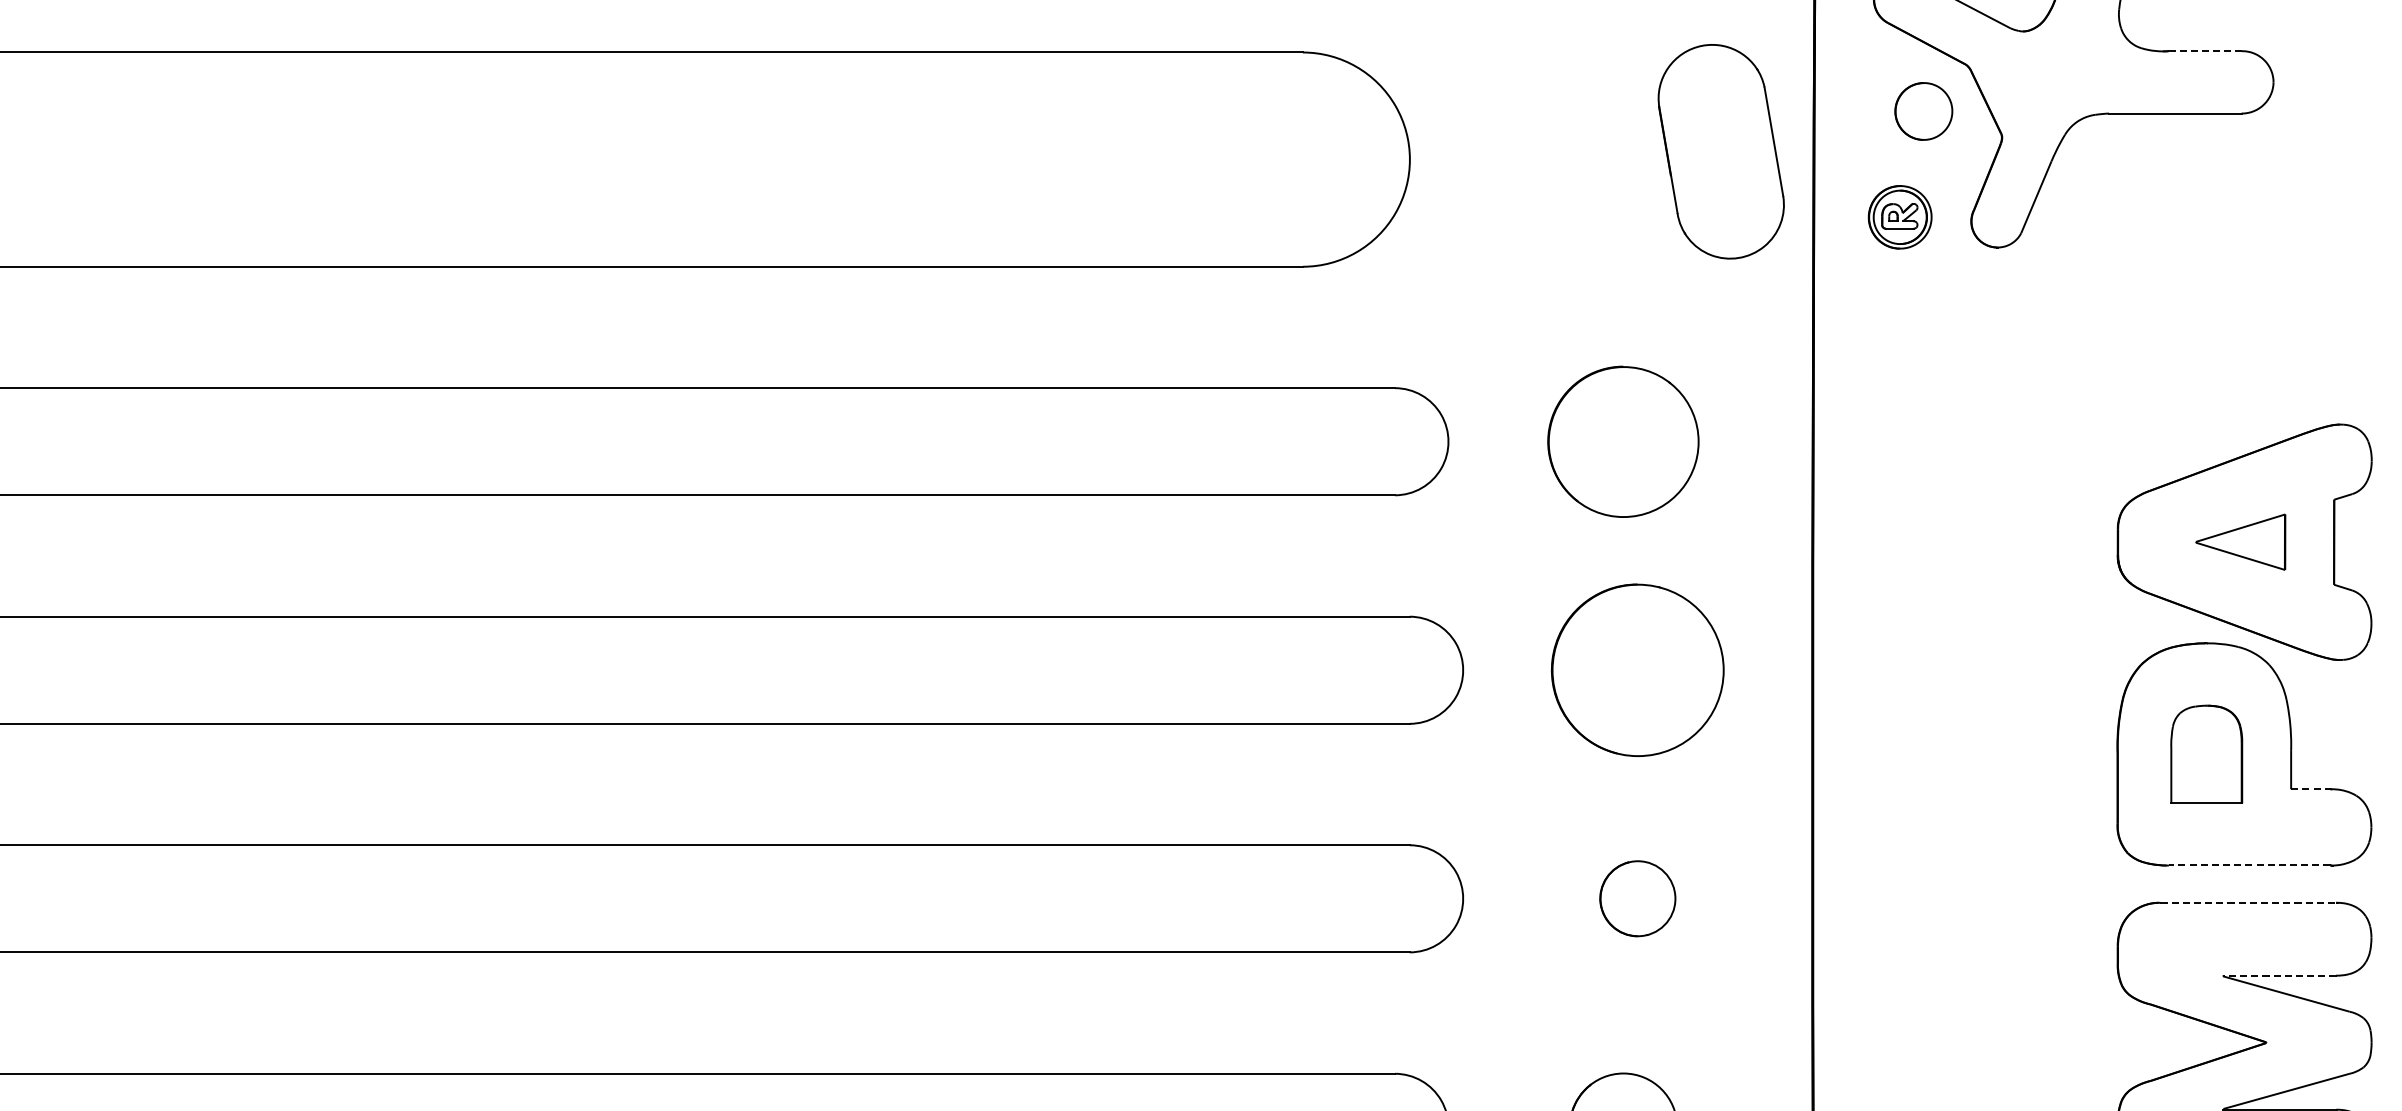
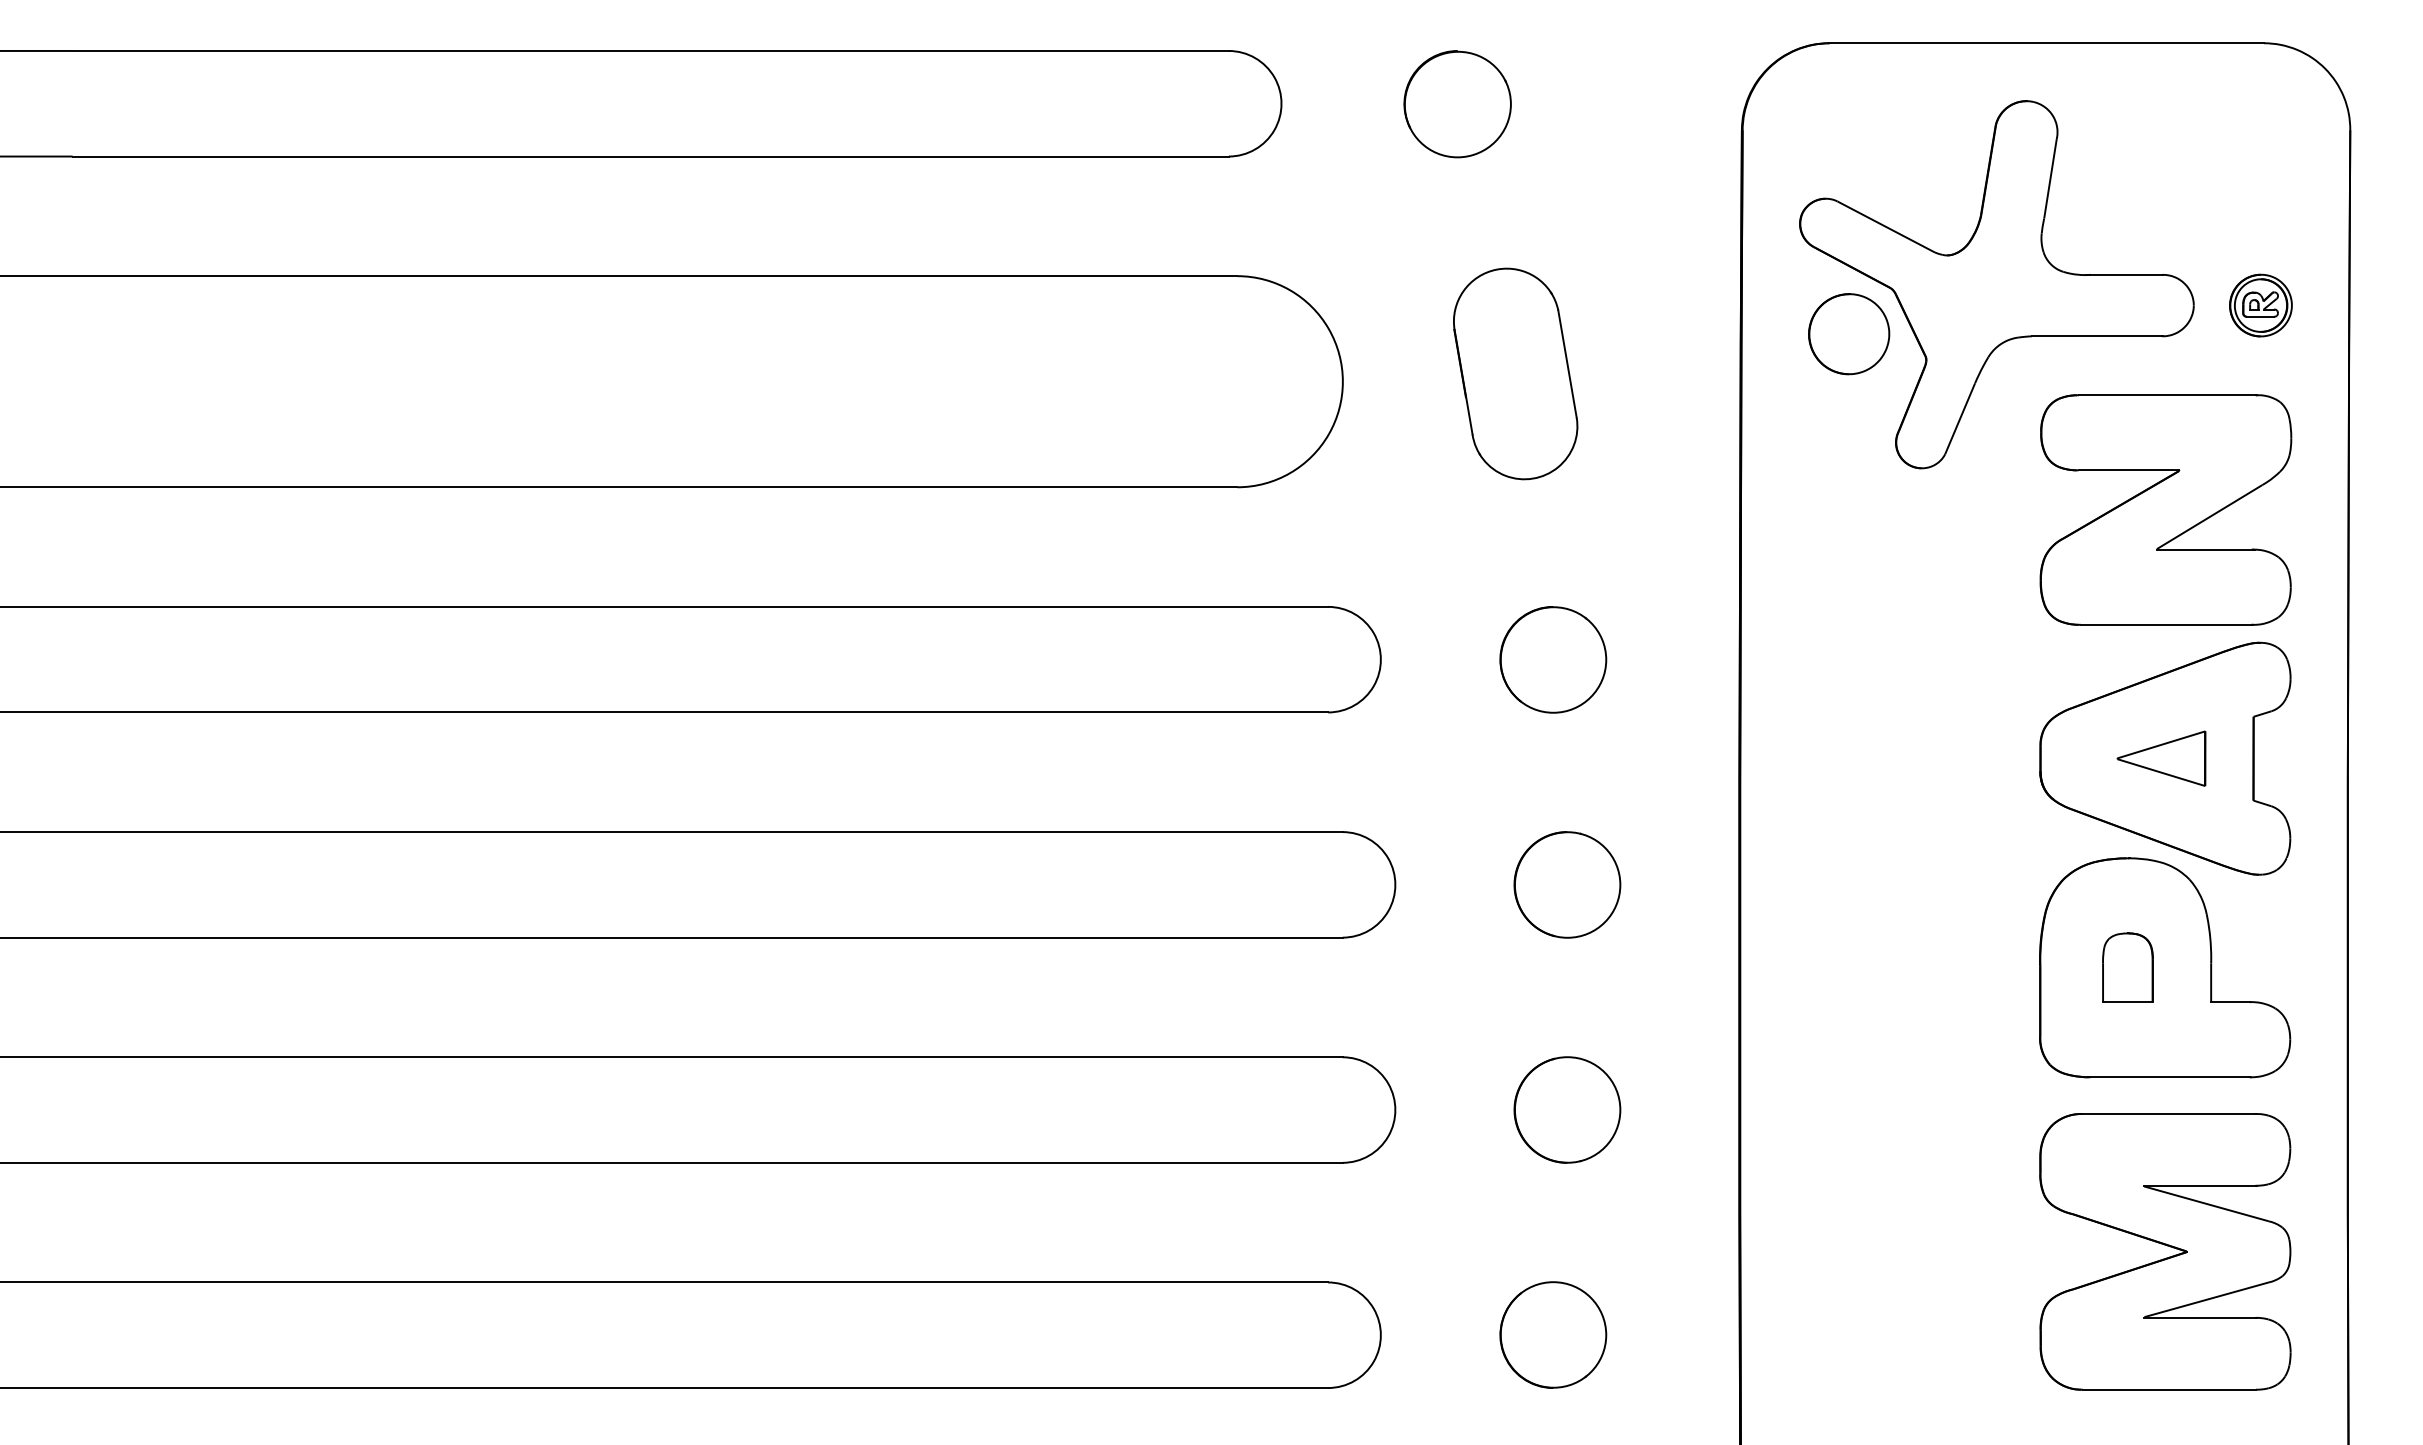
line: (2205, 50) -> (2126, 274), dashed -> solid
part: (1924, 111) -> (1849, 334), size x1.43
part: (1721, 151) -> (1515, 373), moved
part: (1899, 217) -> (2260, 305), moved
part: (2244, 289) -> (2165, 509), added
part: (1623, 441) -> (1553, 659), size x0.71
part: (1637, 669) -> (1567, 884), size x0.62
part: (2206, 754) -> (2127, 967), size x0.71
line: (2311, 789) -> (2231, 1002), dashed -> solid
line: (2249, 865) -> (2170, 1077), dashed -> solid
part: (1637, 898) -> (1567, 1109), size x1.43
line: (2248, 903) -> (2169, 1114), dashed -> solid
line: (2280, 975) -> (2200, 1185), dashed -> solid

